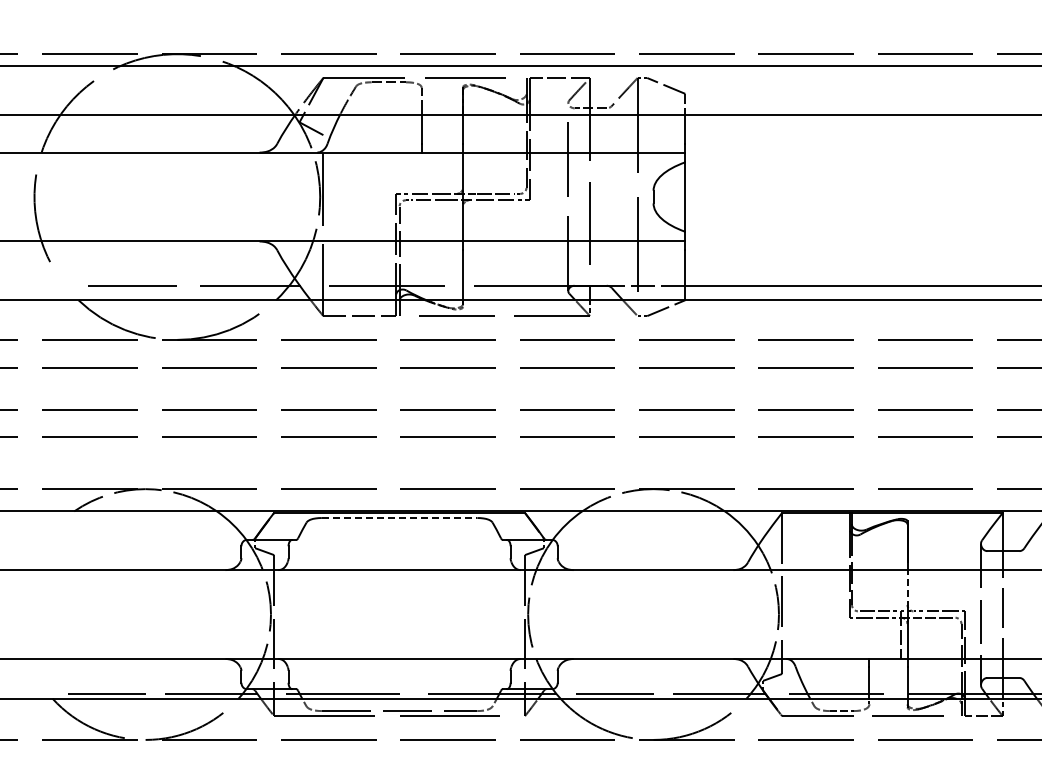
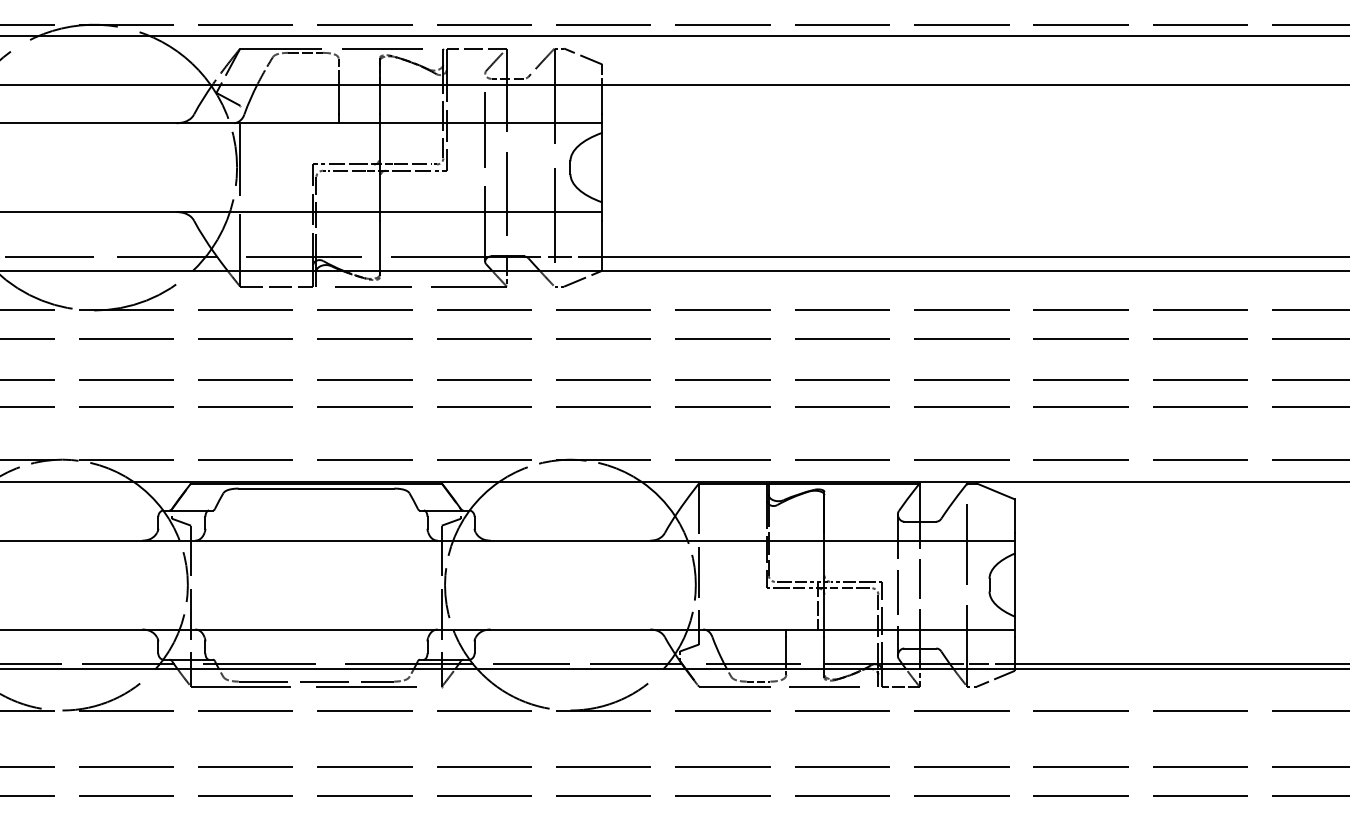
line: (399, 517) -> (316, 488), dashed -> solid
line: (907, 588) -> (824, 559), dashed -> solid

